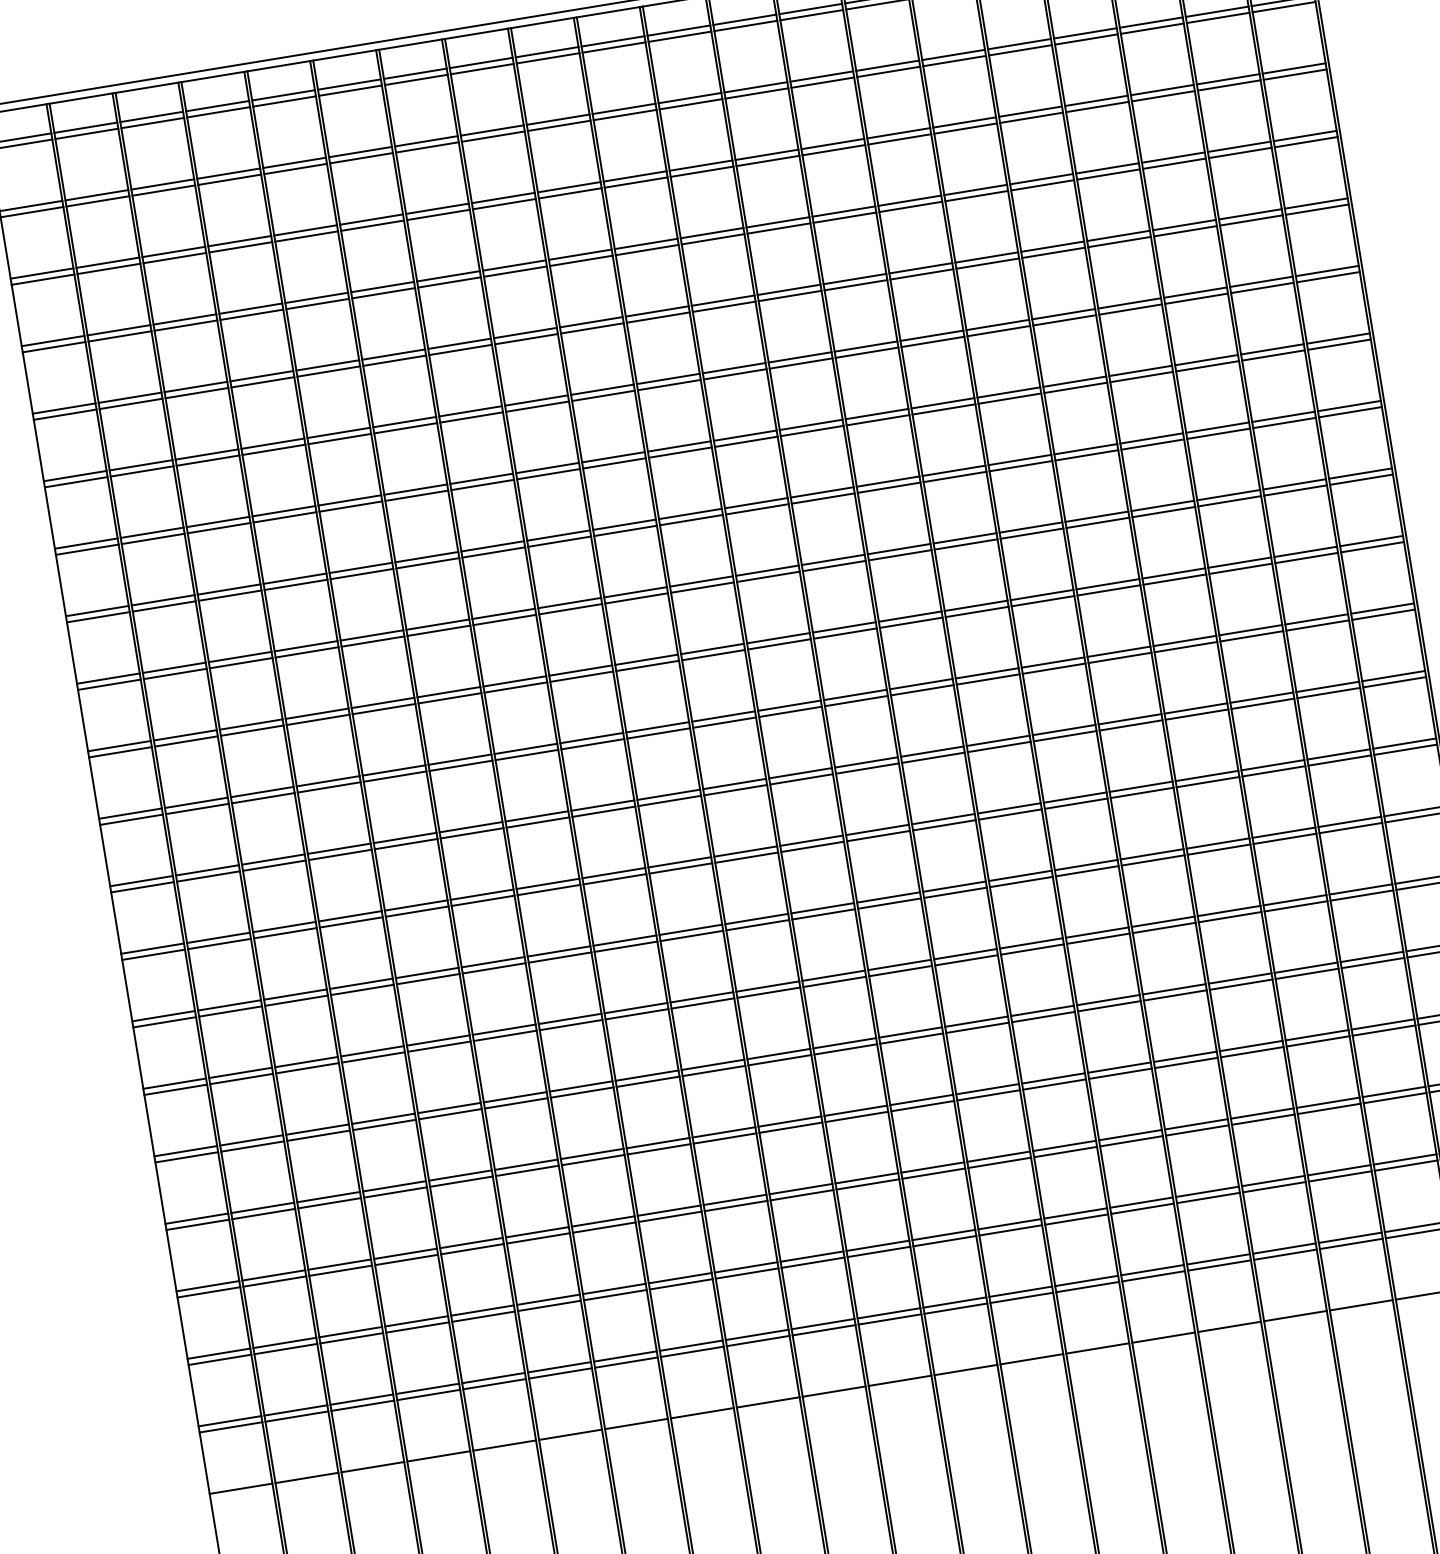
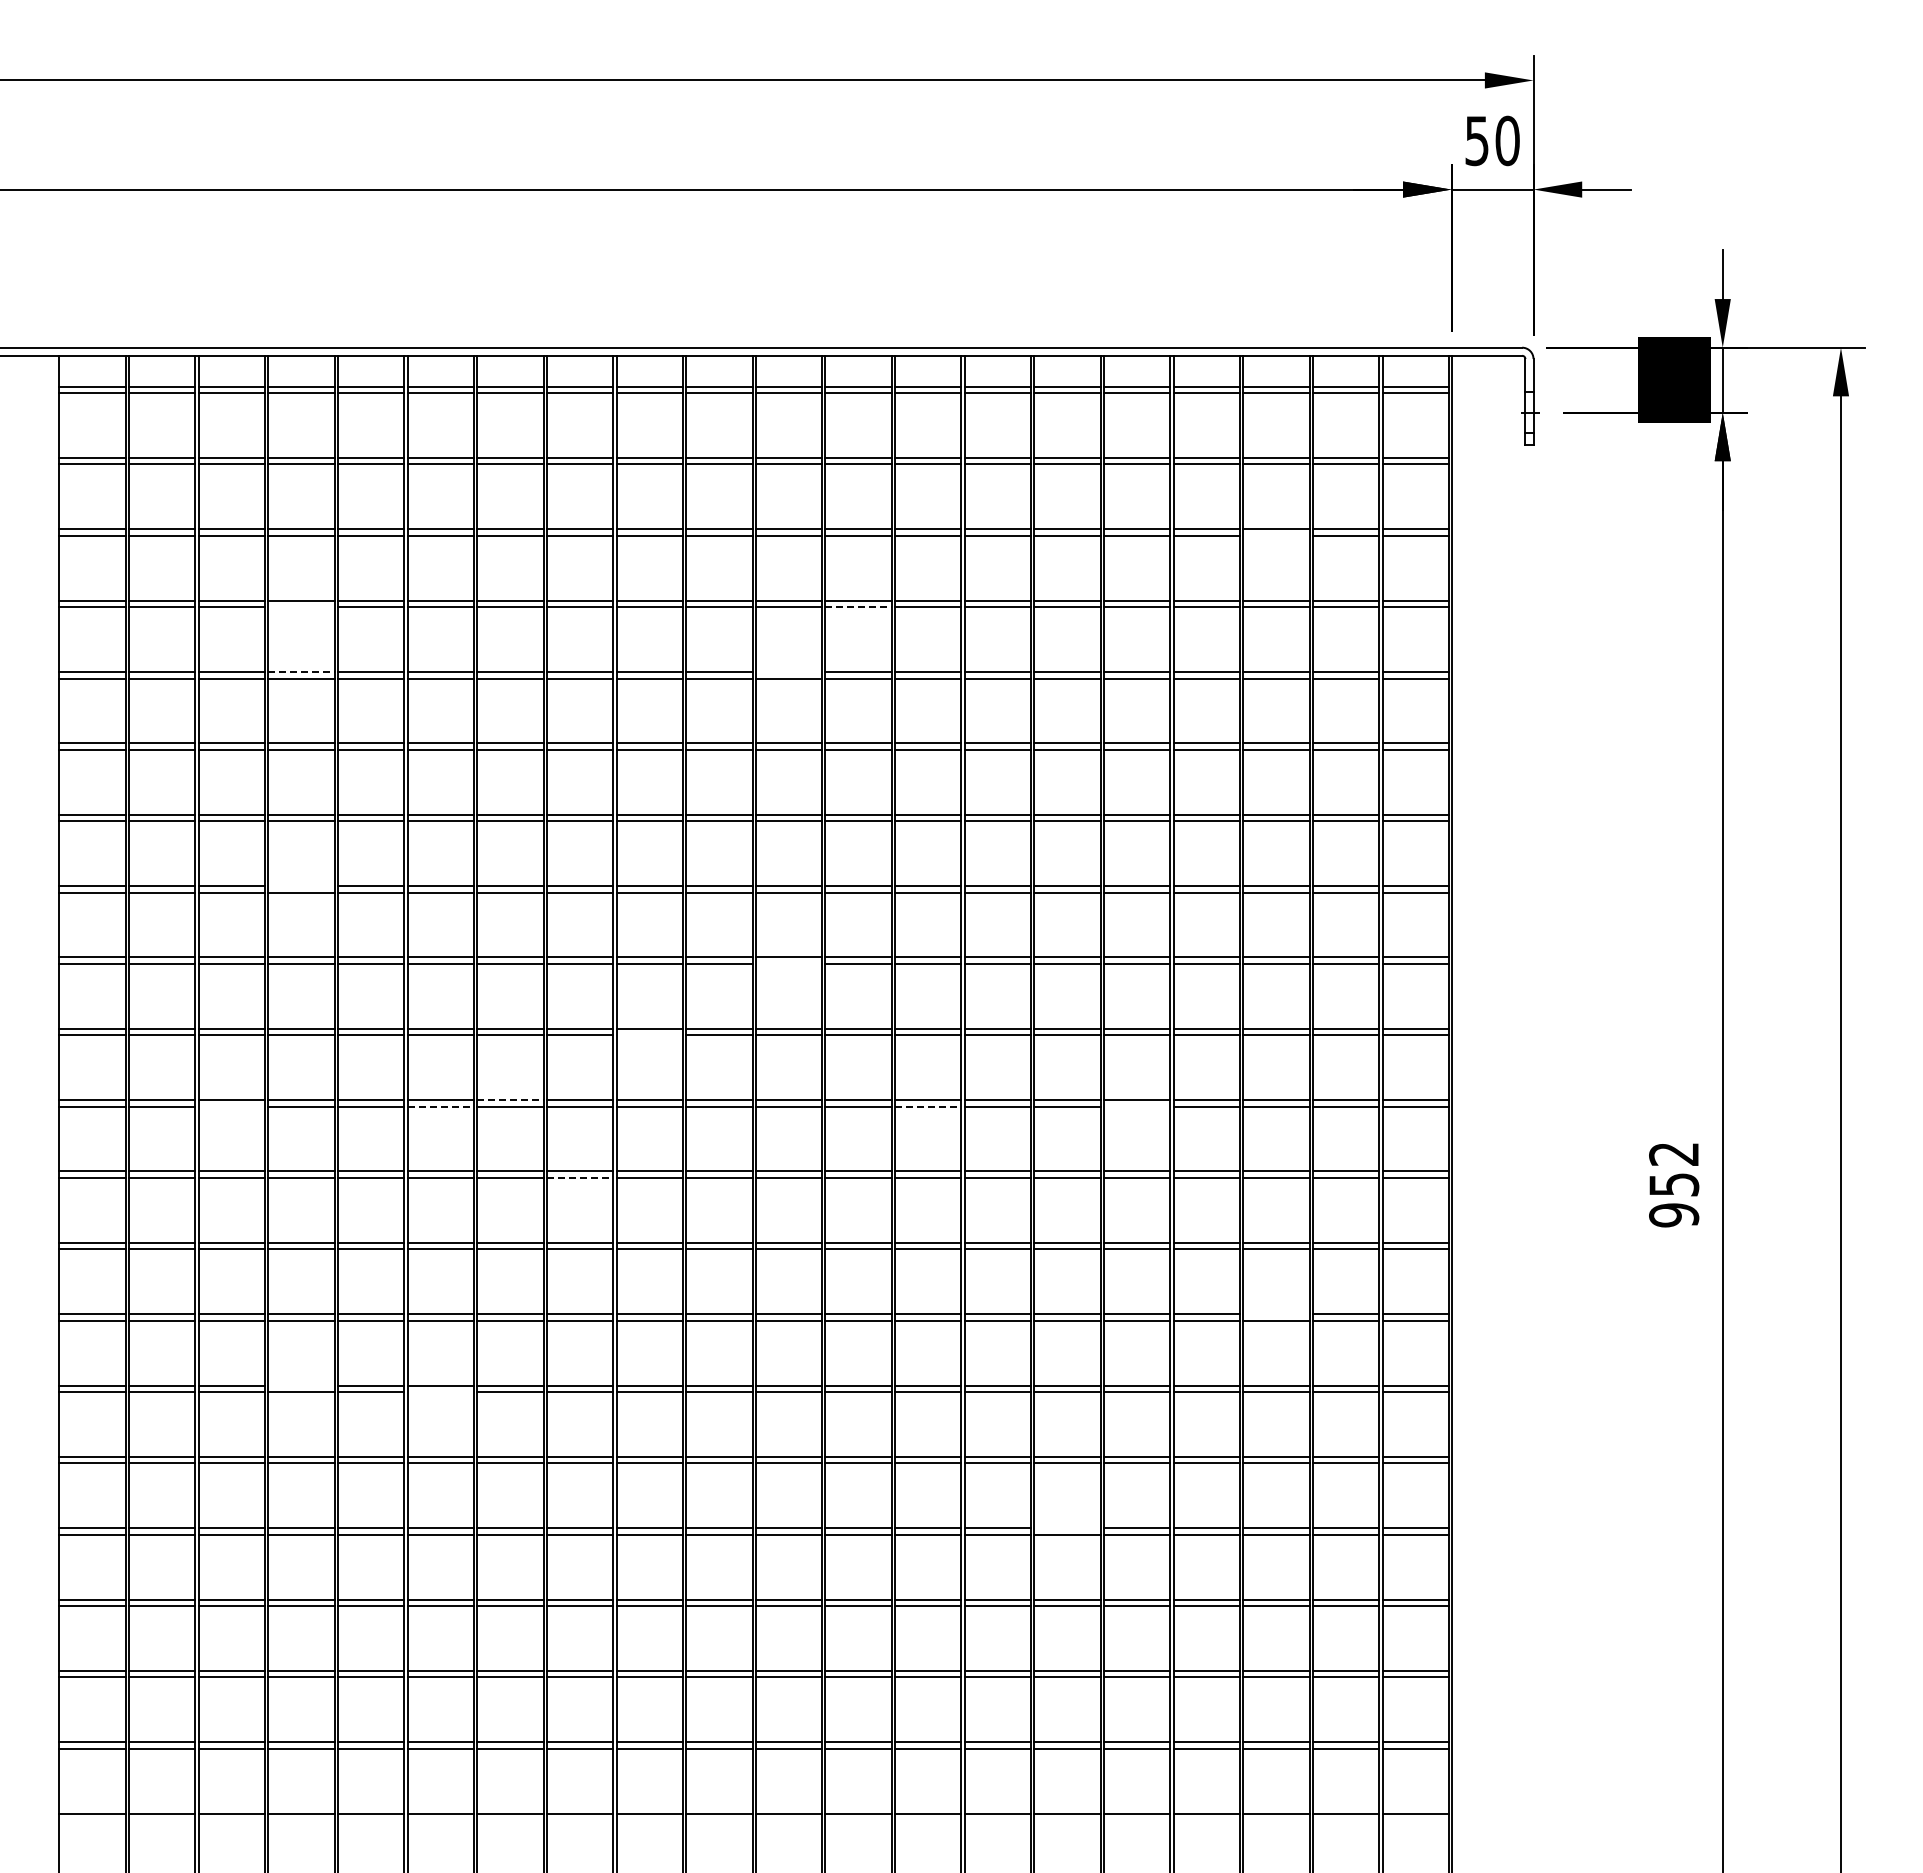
line: (1163, 95) -> (1276, 535), removed
line: (779, 228) -> (859, 607), solid -> dashed
line: (722, 301) -> (788, 672), removed
line: (251, 315) -> (301, 607), removed
line: (262, 376) -> (301, 672), solid -> dashed
line: (767, 576) -> (788, 963), removed
line: (295, 579) -> (301, 886), removed
line: (1119, 657) -> (1136, 1106), removed
line: (647, 666) -> (649, 1035), removed
line: (922, 690) -> (928, 1106), solid -> dashed
line: (526, 749) -> (510, 1100), solid -> dashed
line: (461, 765) -> (441, 1106), solid -> dashed
line: (263, 798) -> (231, 1106), removed
line: (604, 811) -> (580, 1177), solid -> dashed
line: (1284, 833) -> (1276, 1314), removed
line: (505, 1036) -> (440, 1392), removed
line: (372, 1051) -> (301, 1385), removed
line: (1119, 1067) -> (1067, 1528), removed

